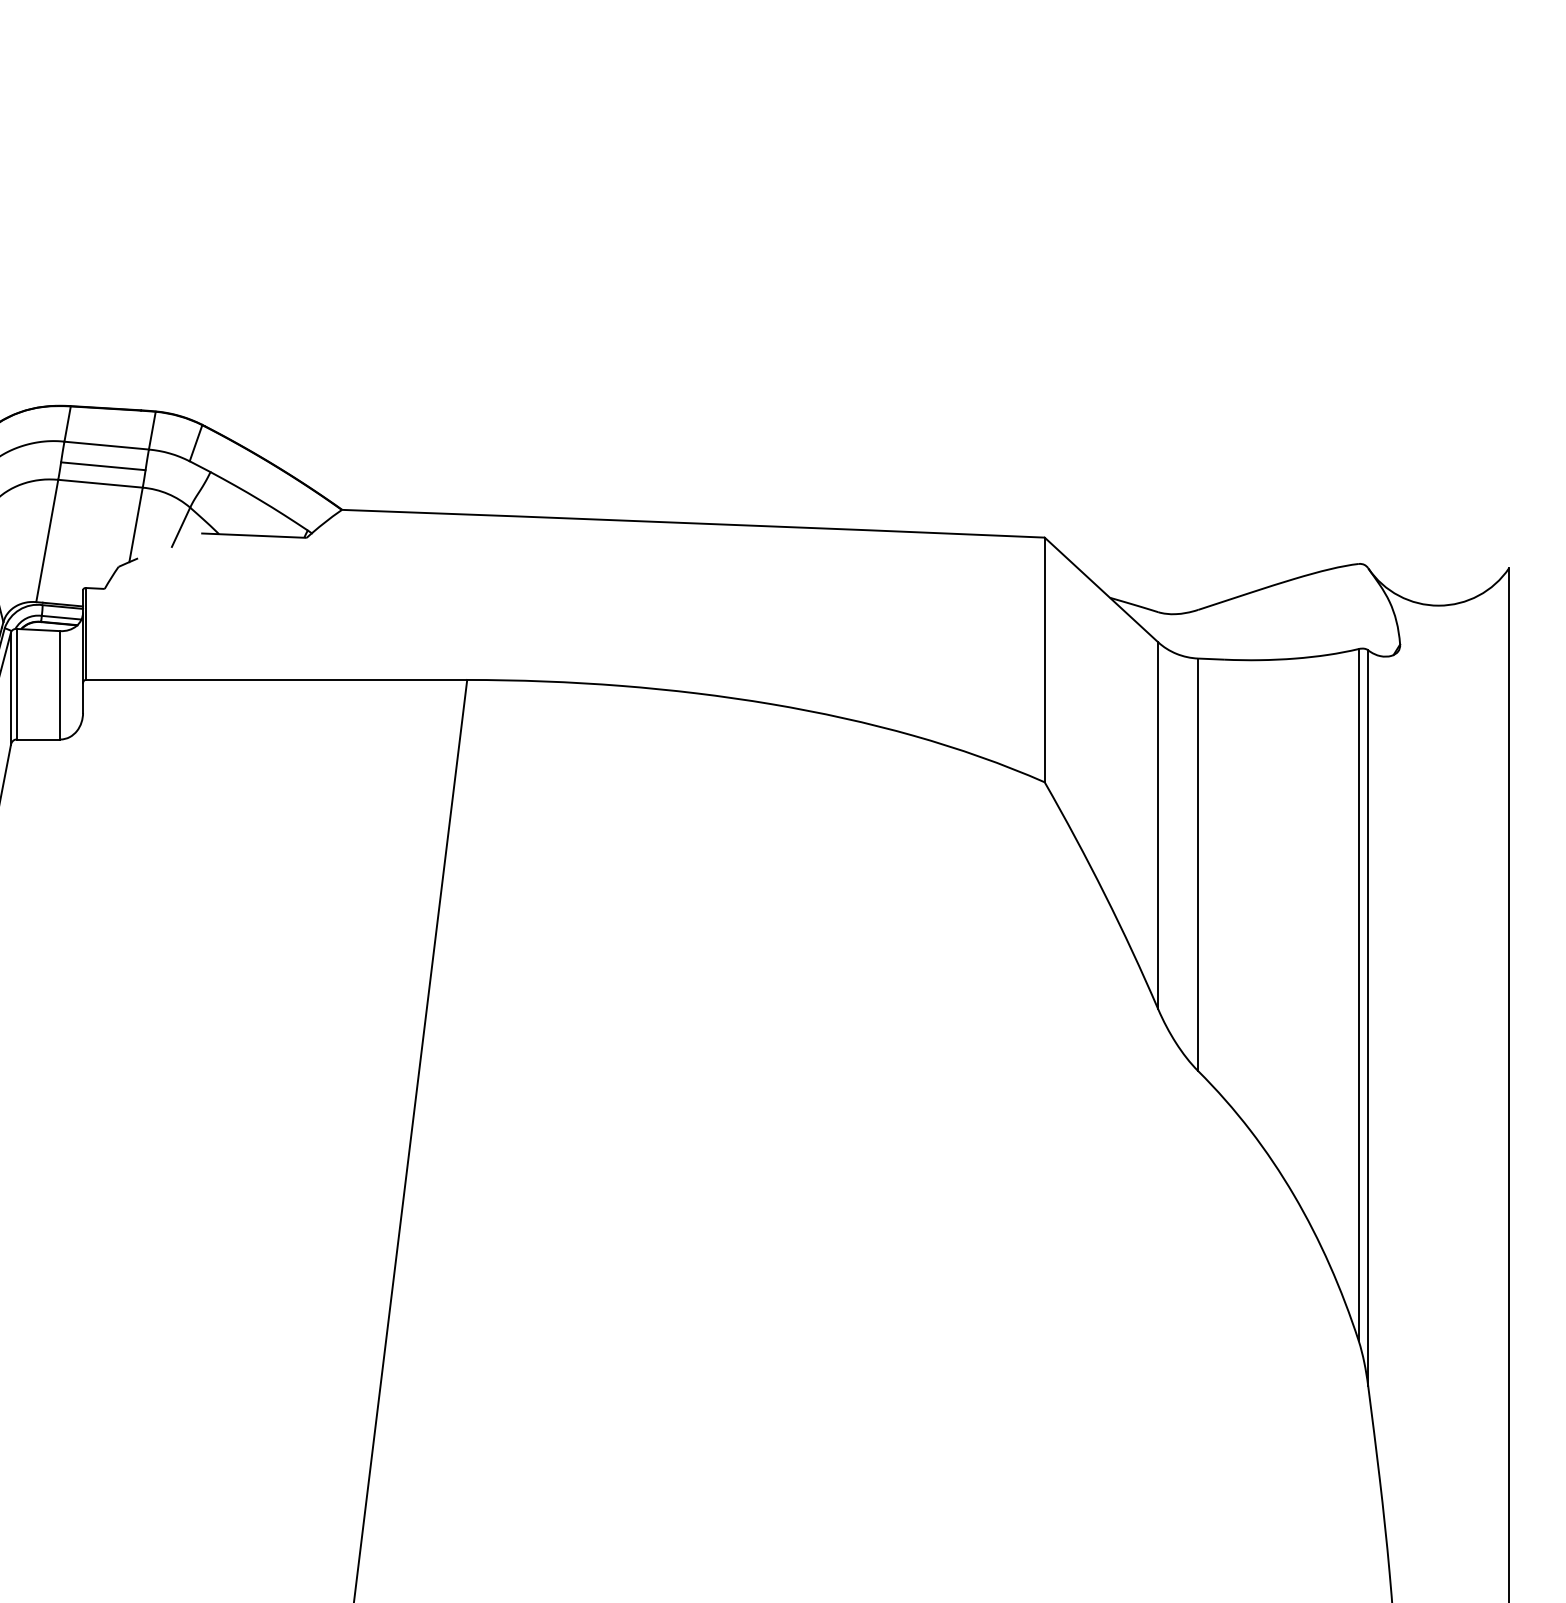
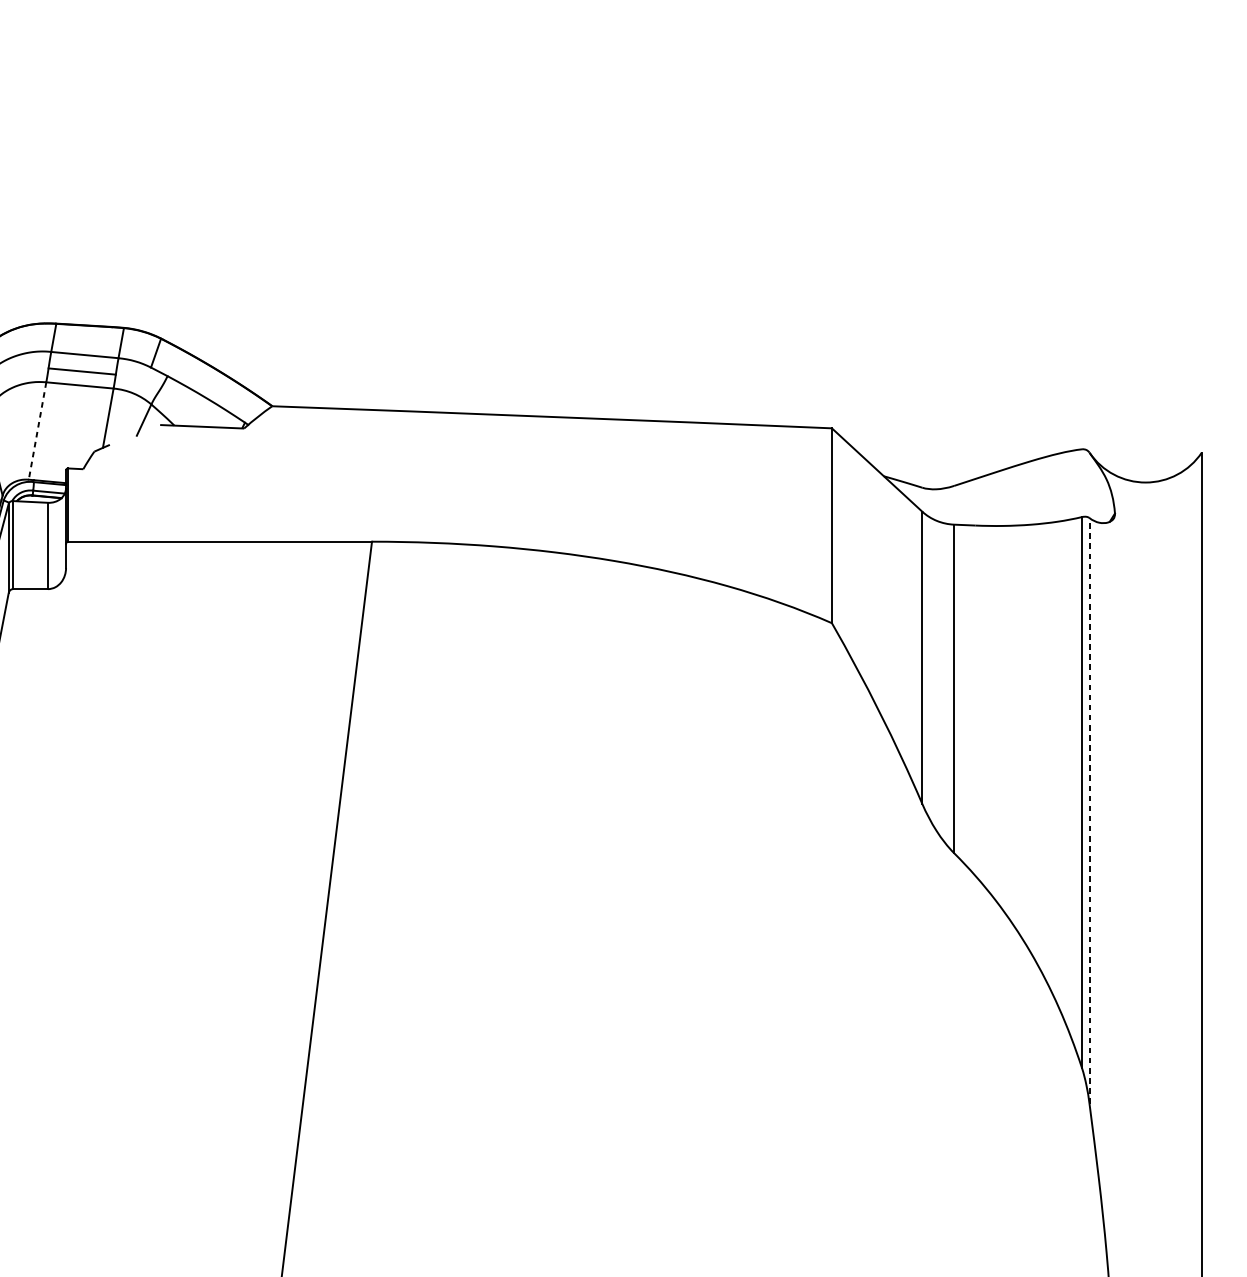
line: (47, 541) -> (37, 431), solid -> dashed
line: (1368, 1018) -> (1089, 811), solid -> dashed

